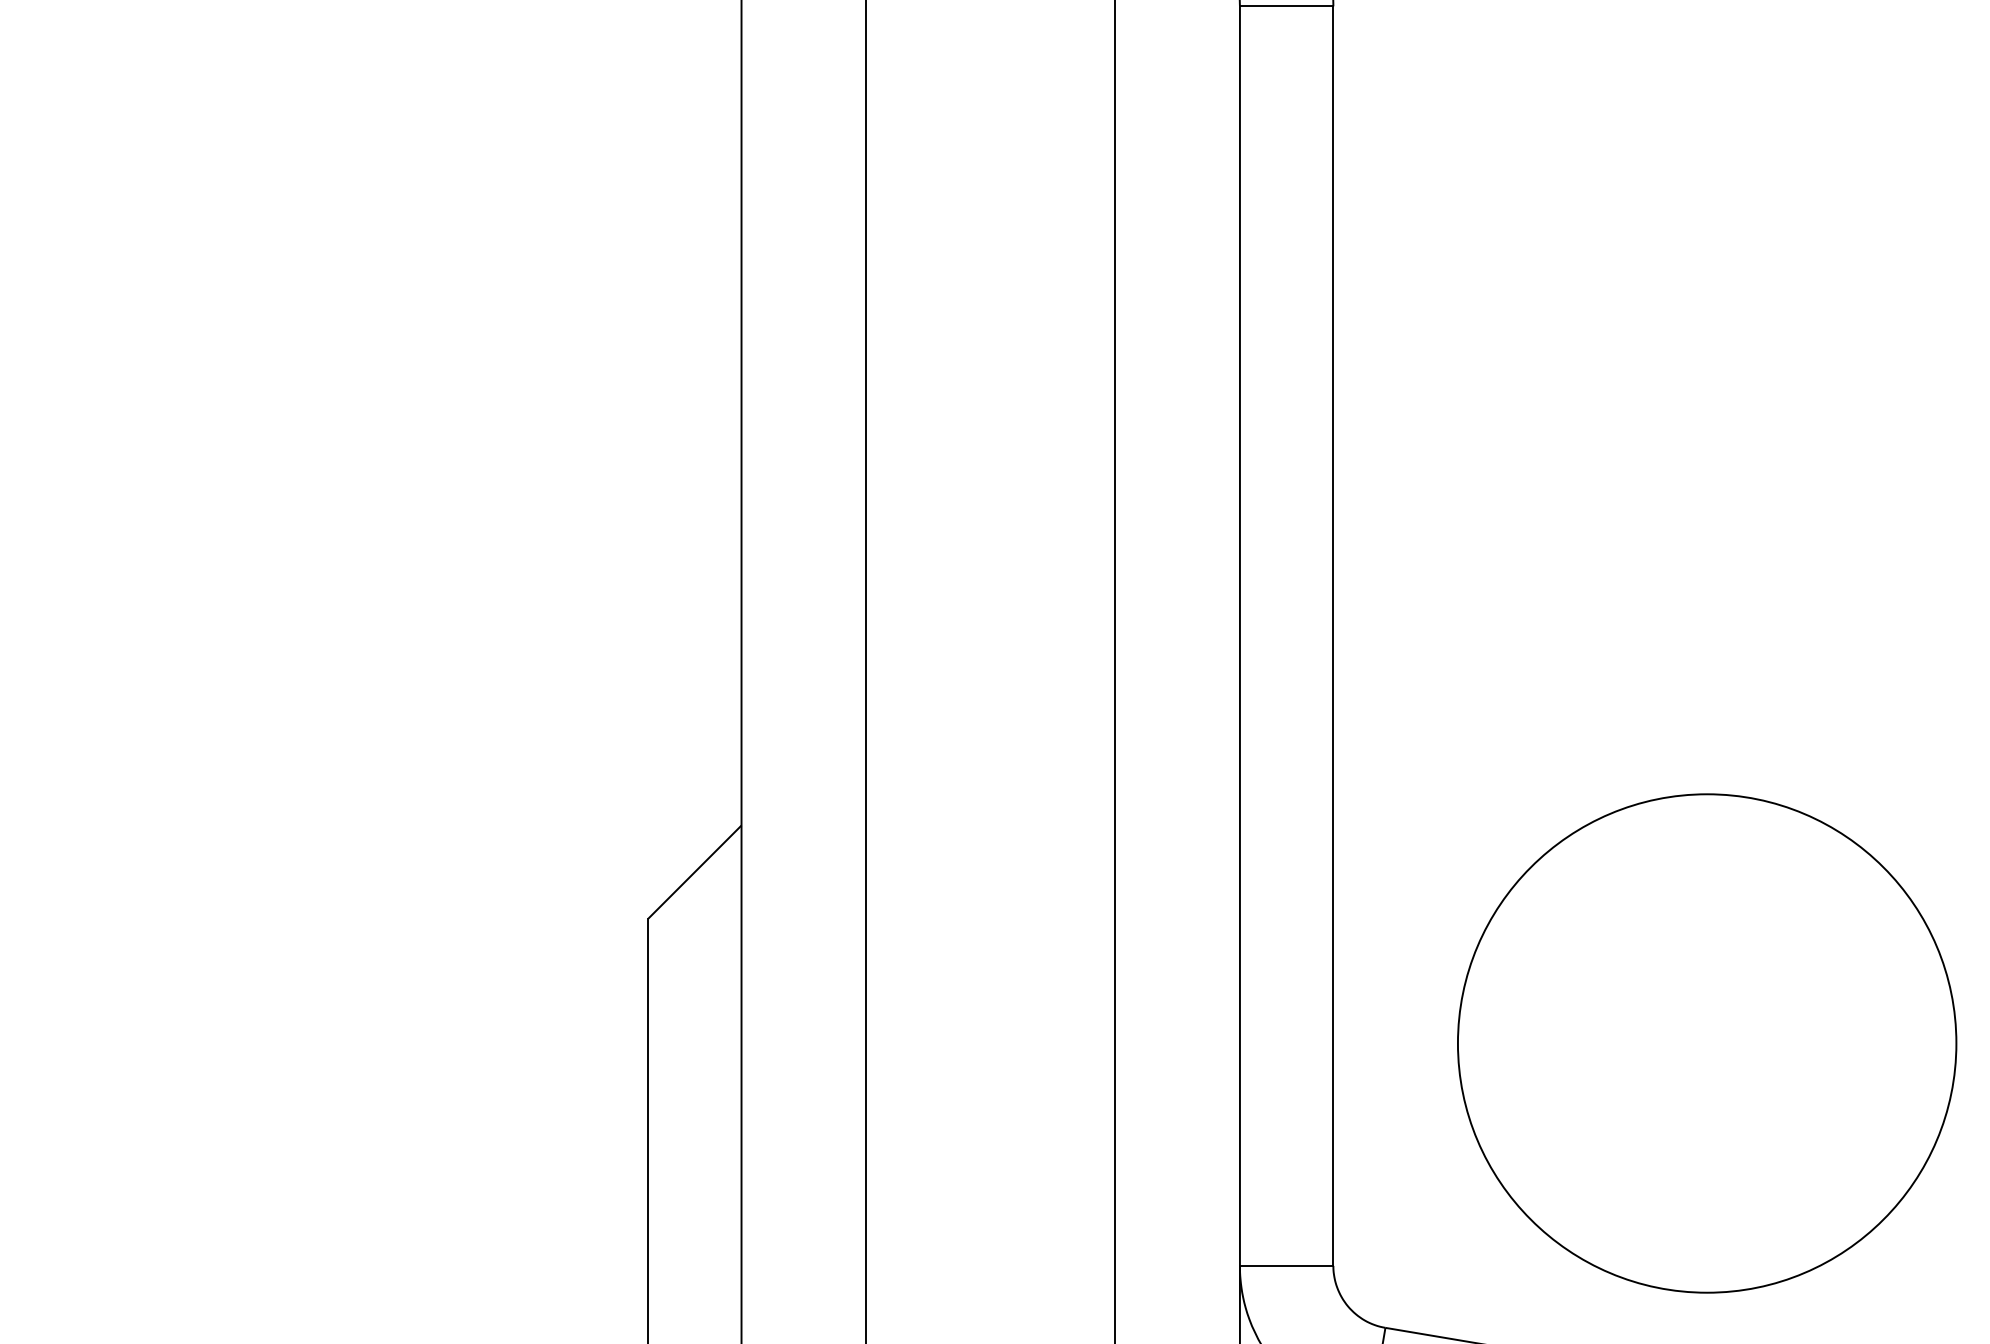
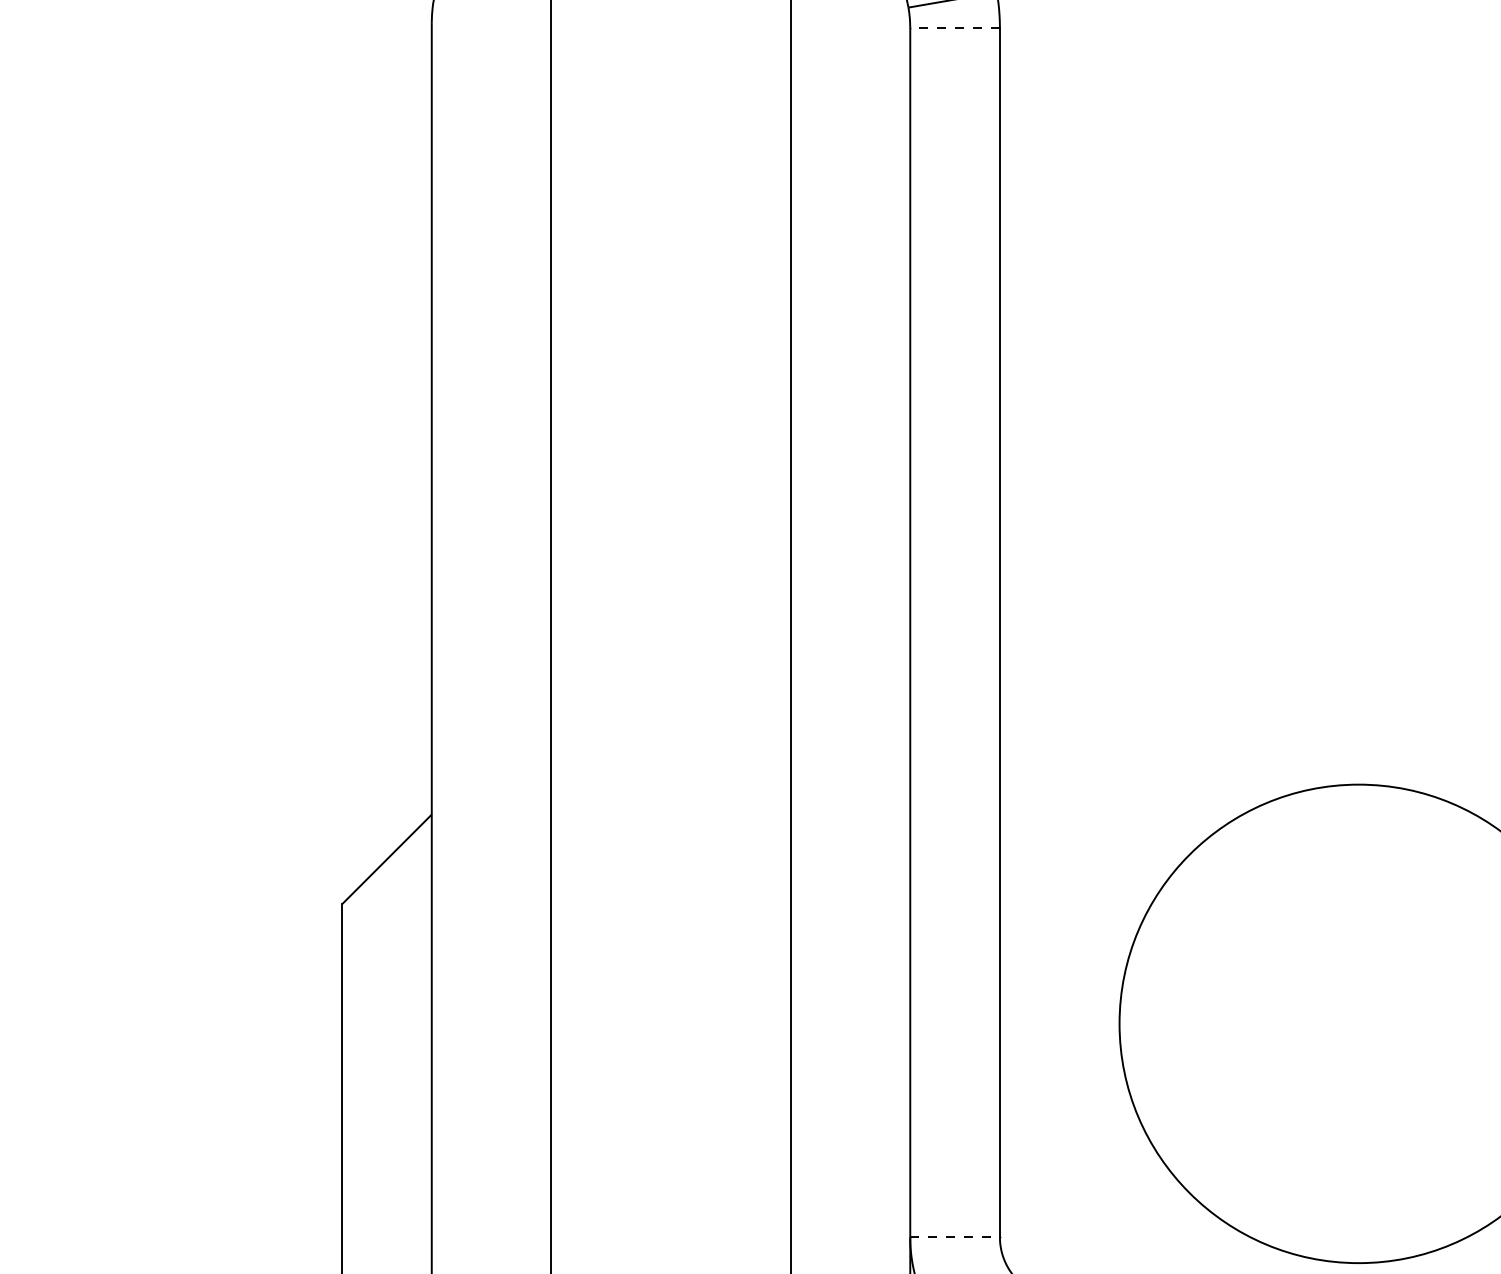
line: (1286, 6) -> (954, 28), solid -> dashed
line: (1286, 1265) -> (954, 1237), solid -> dashed

